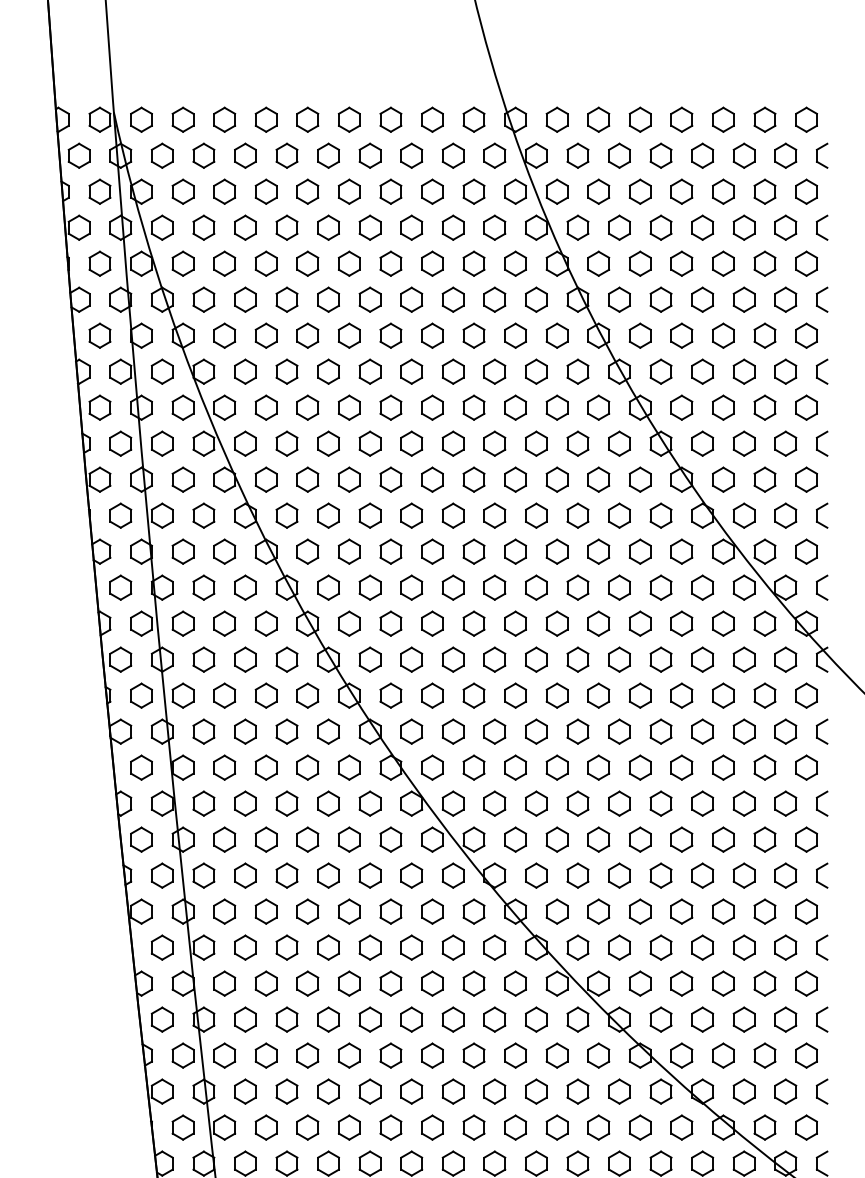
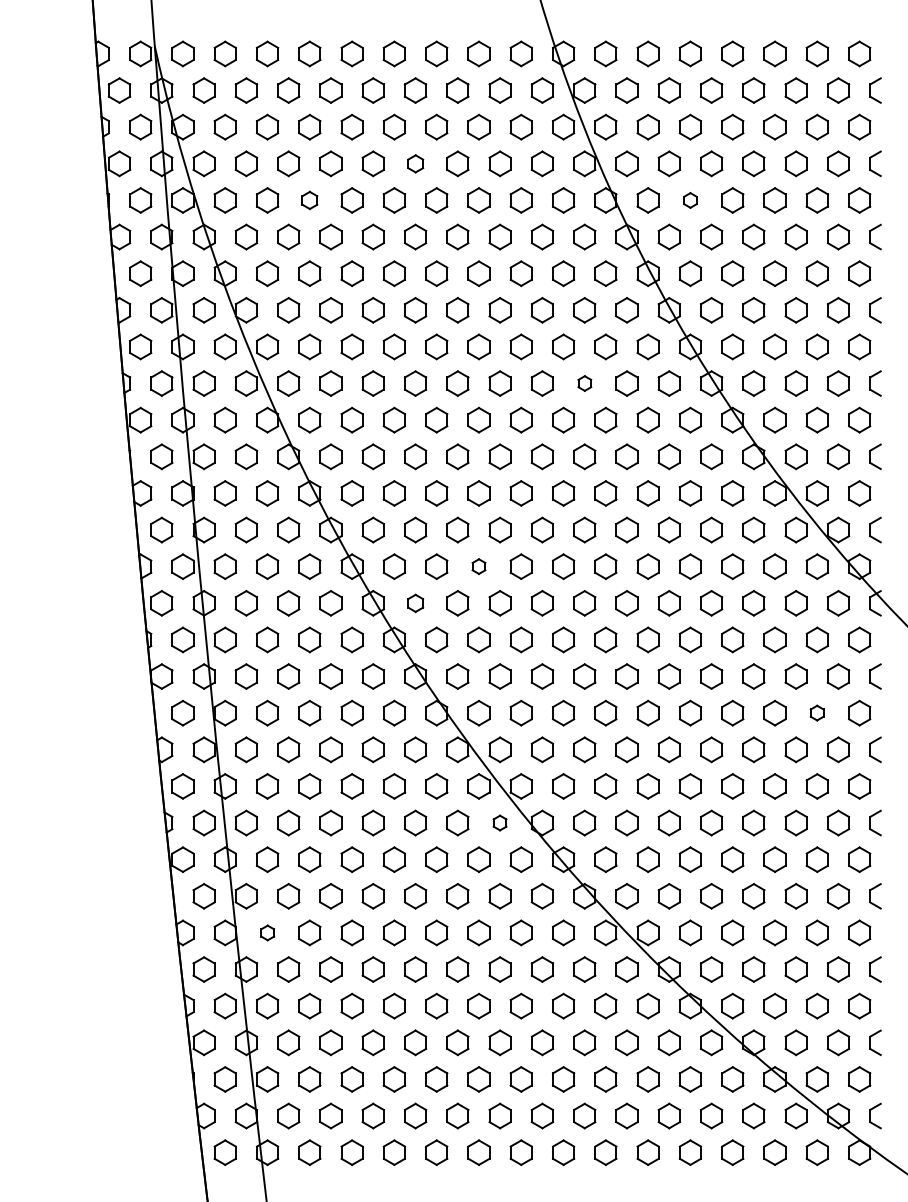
part: (370, 227) -> (415, 163), size x0.7
part: (265, 263) -> (309, 200), size x0.7
part: (640, 263) -> (690, 200), size x0.6
part: (536, 443) -> (584, 383), size x0.6
part: (431, 623) -> (478, 566), size x0.6
part: (370, 659) -> (415, 603), size x0.7
part: (764, 767) -> (816, 712), size x0.6
part: (452, 875) -> (499, 822), size x0.6
part: (224, 983) -> (267, 932), size x0.6

